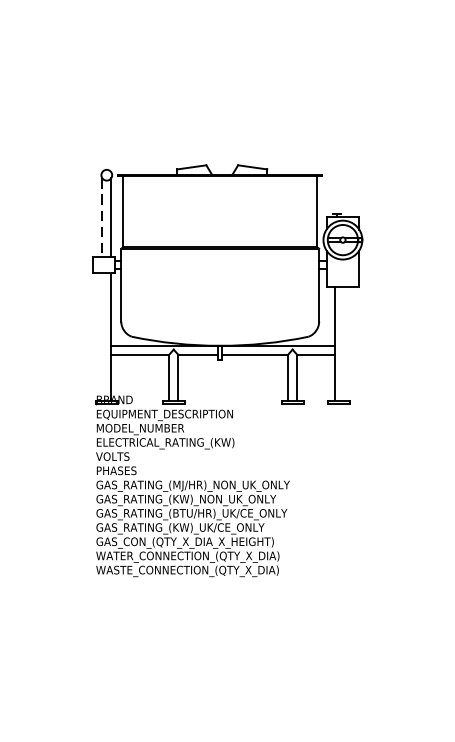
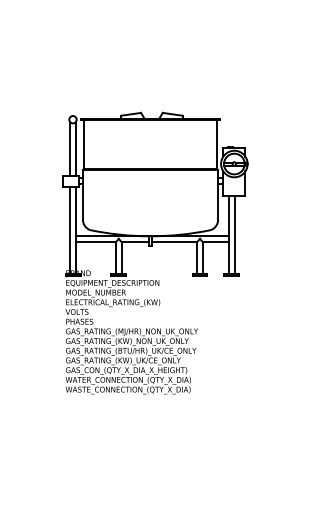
line: (103, 217) -> (70, 148), dashed -> solid
line: (101, 337) -> (69, 230), added
line: (343, 343) -> (234, 234), added

